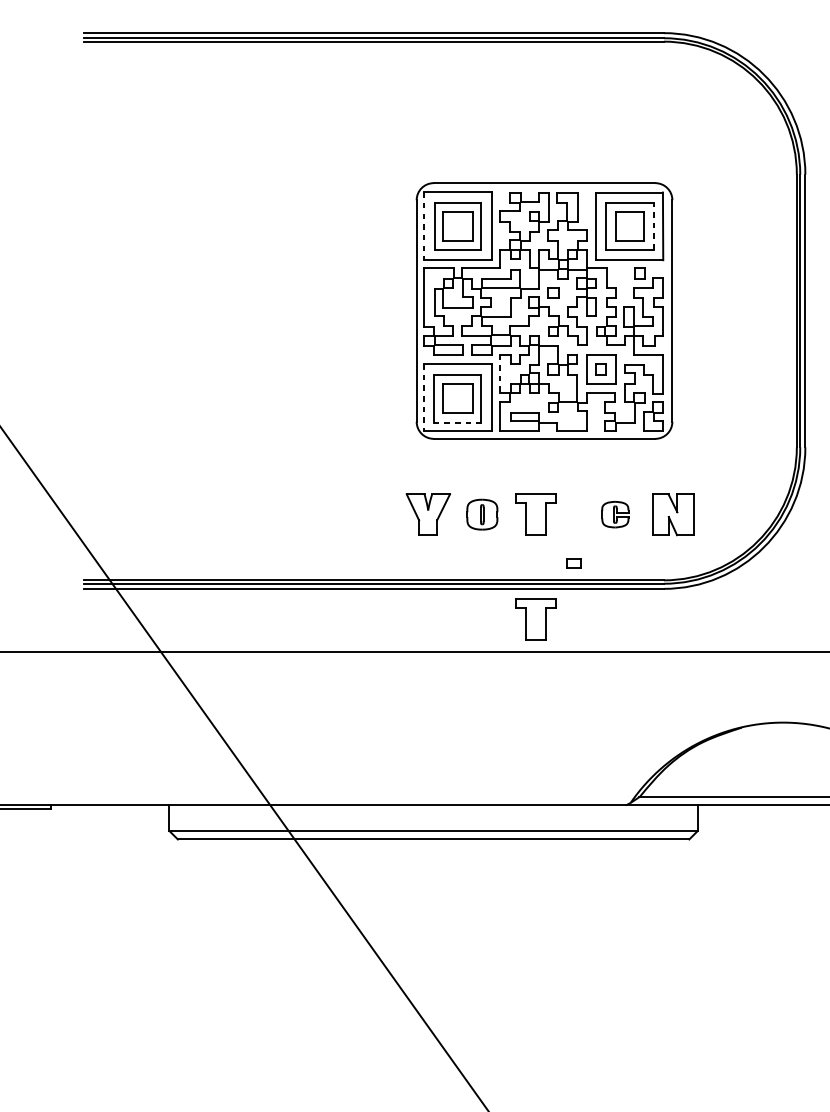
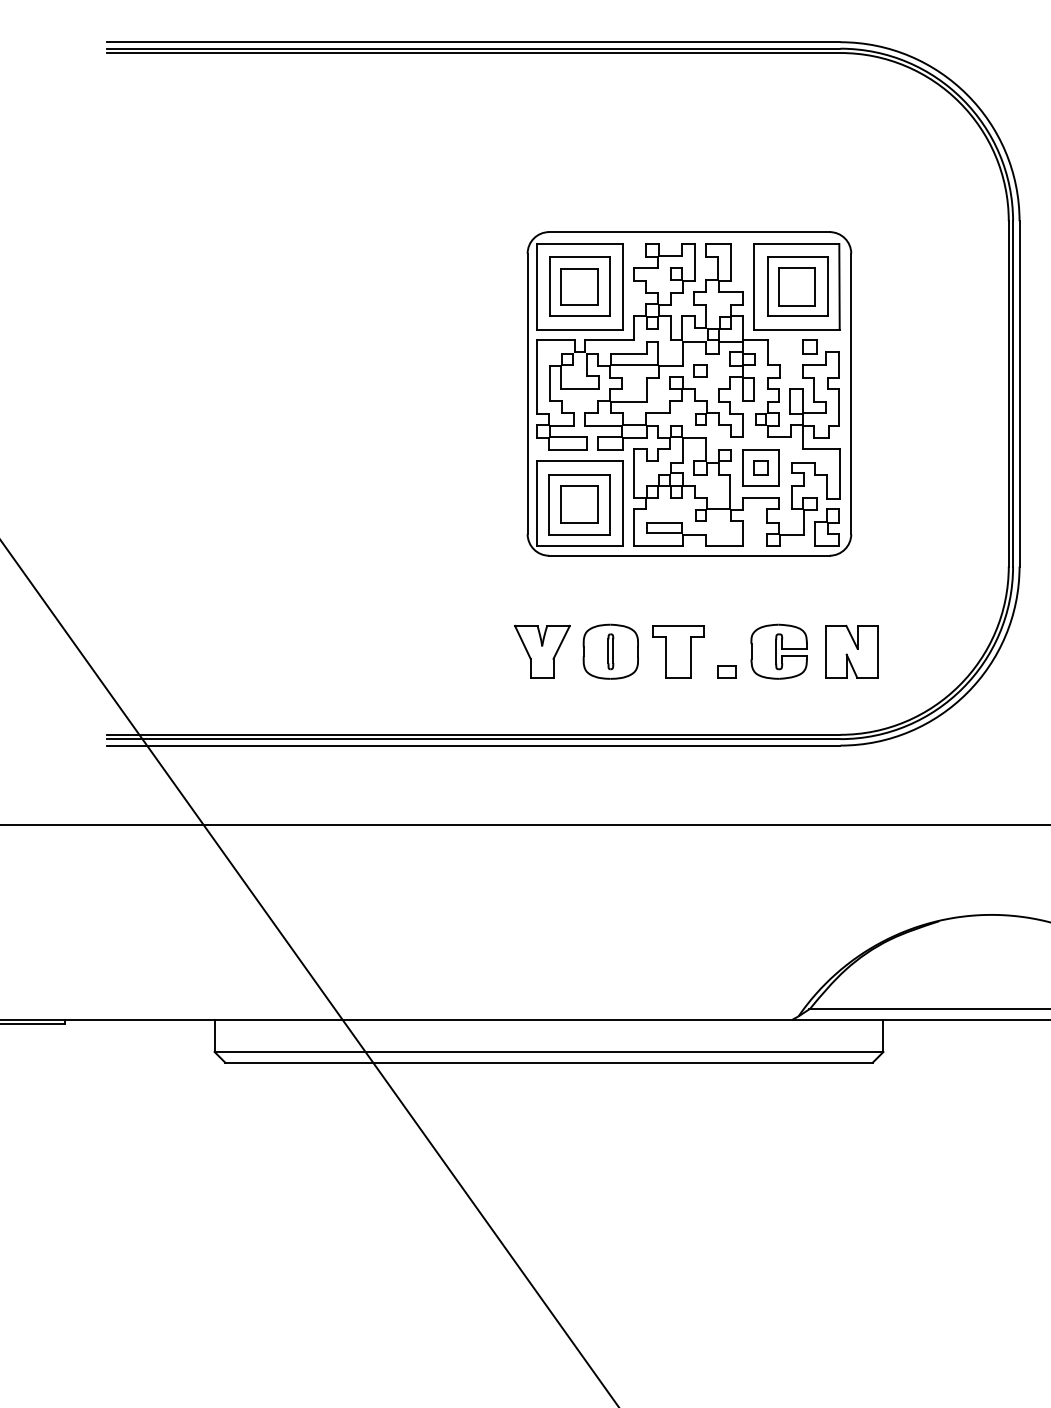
line: (424, 226) -> (537, 286), dashed -> solid
line: (653, 226) -> (827, 286), dashed -> solid
line: (500, 373) -> (633, 473), dashed -> solid
line: (424, 398) -> (537, 504), dashed -> solid
line: (457, 422) -> (579, 535), dashed -> solid
part: (482, 514) -> (610, 651), size x1.43
part: (614, 514) -> (778, 651), size x1.67
part: (573, 562) -> (726, 671), moved
part: (535, 619) -> (678, 784), removed

